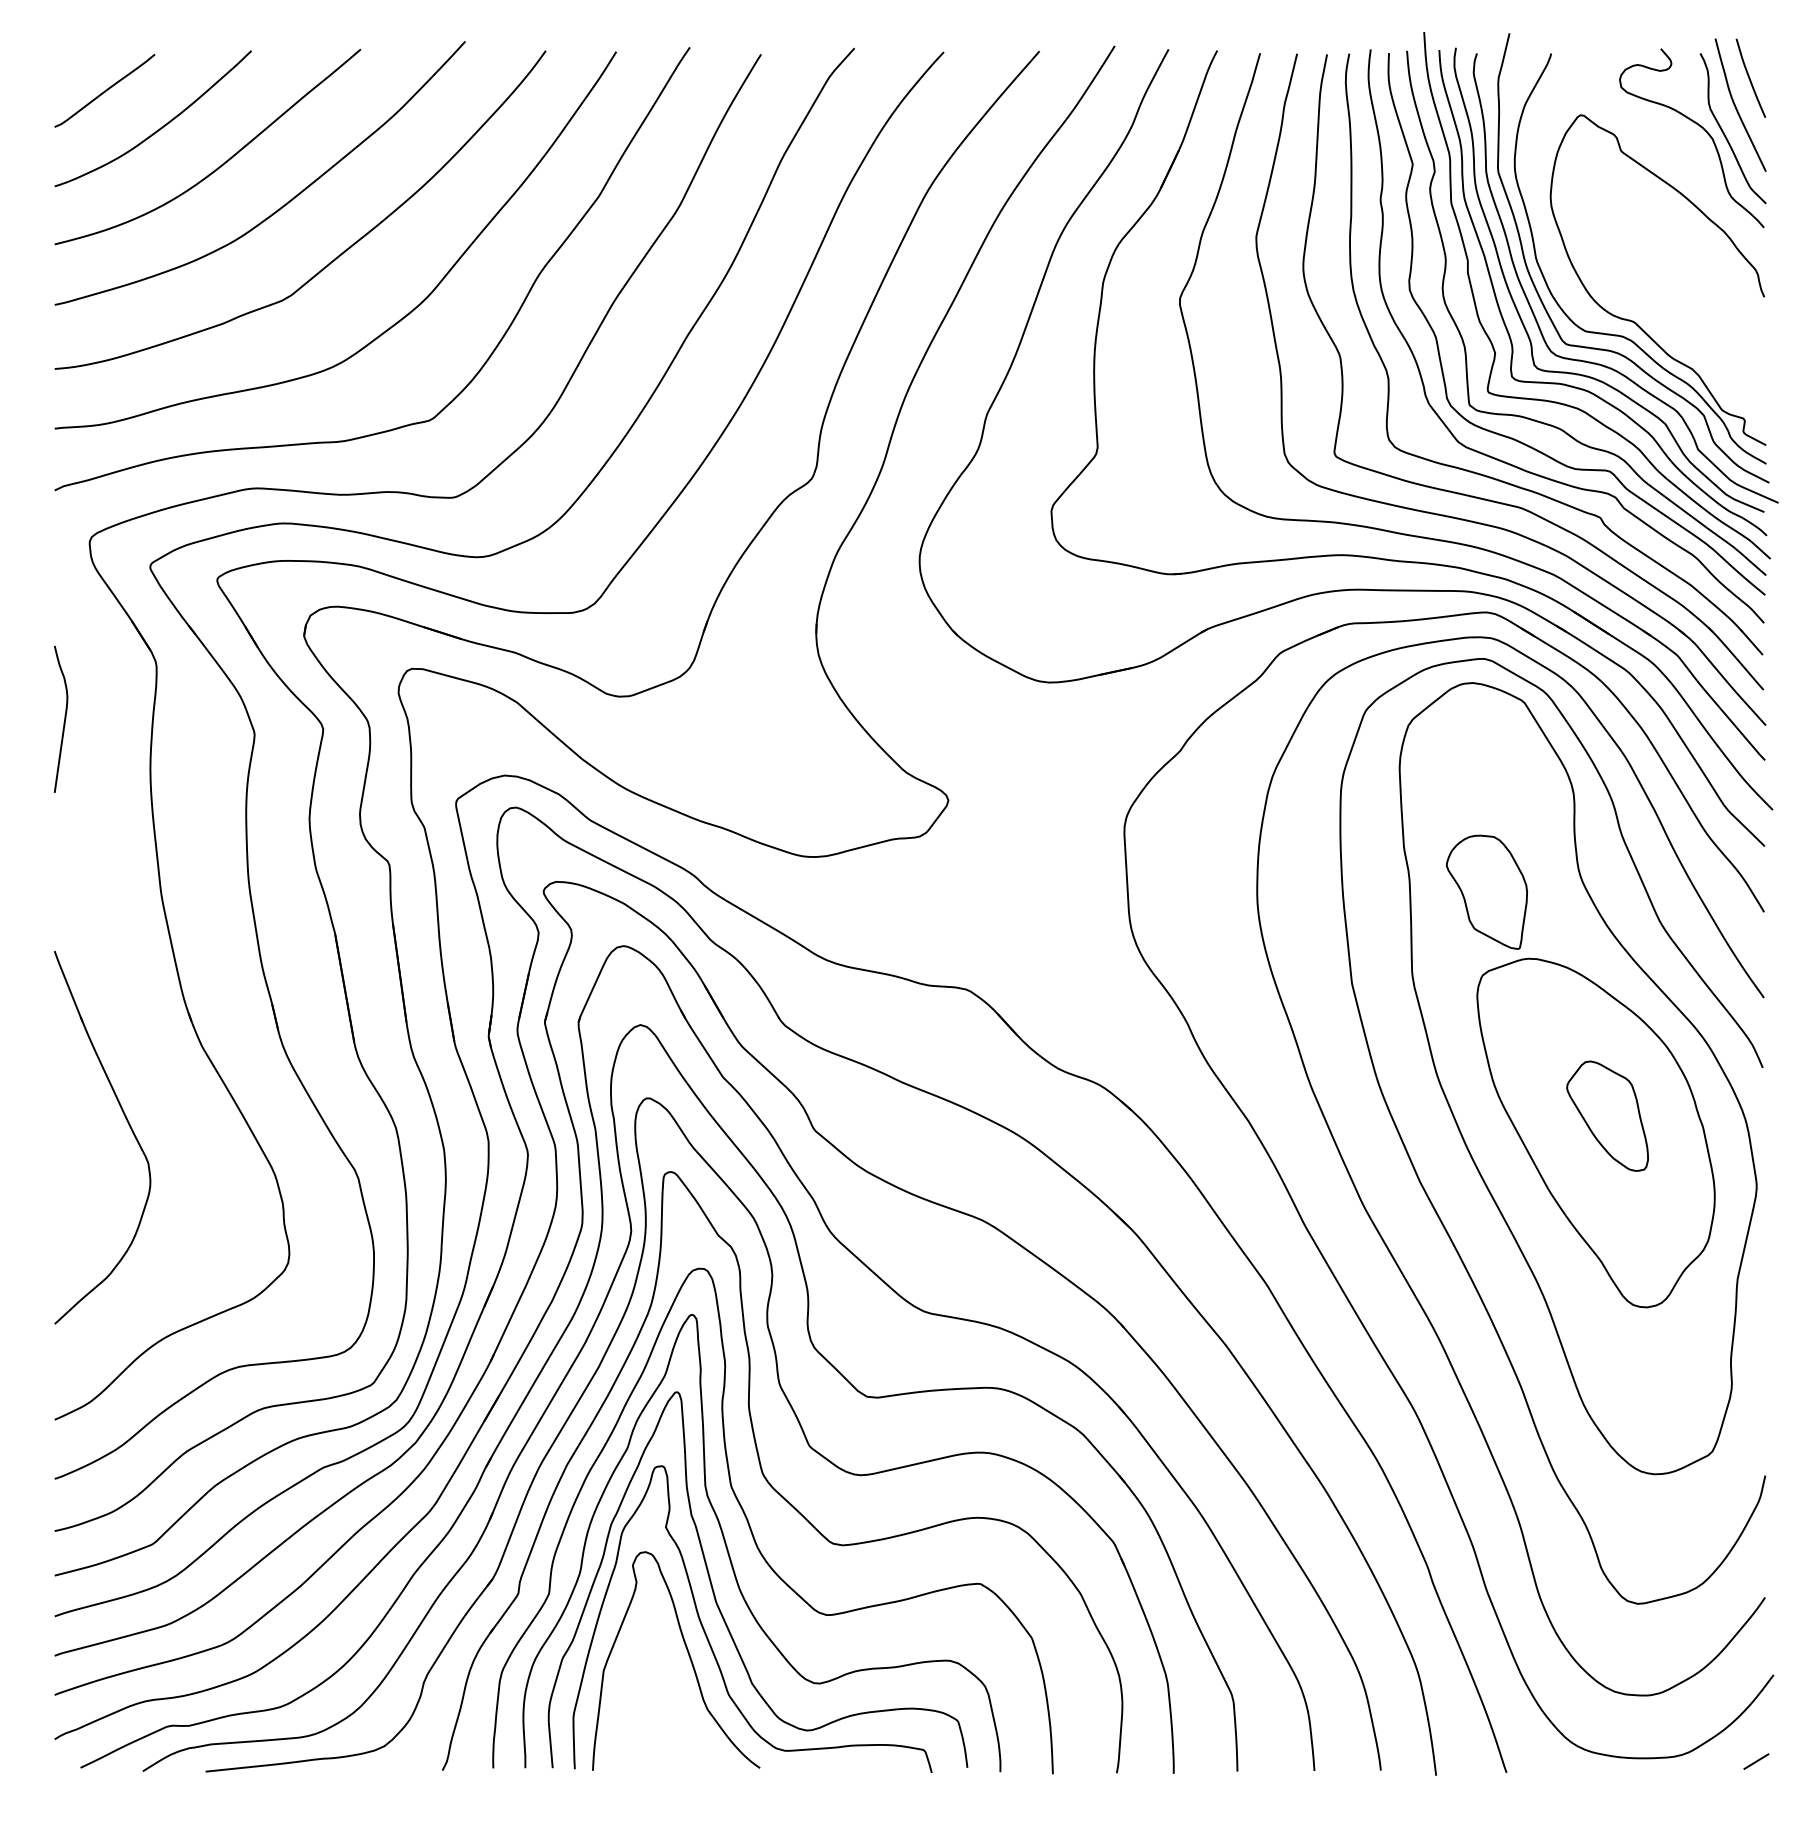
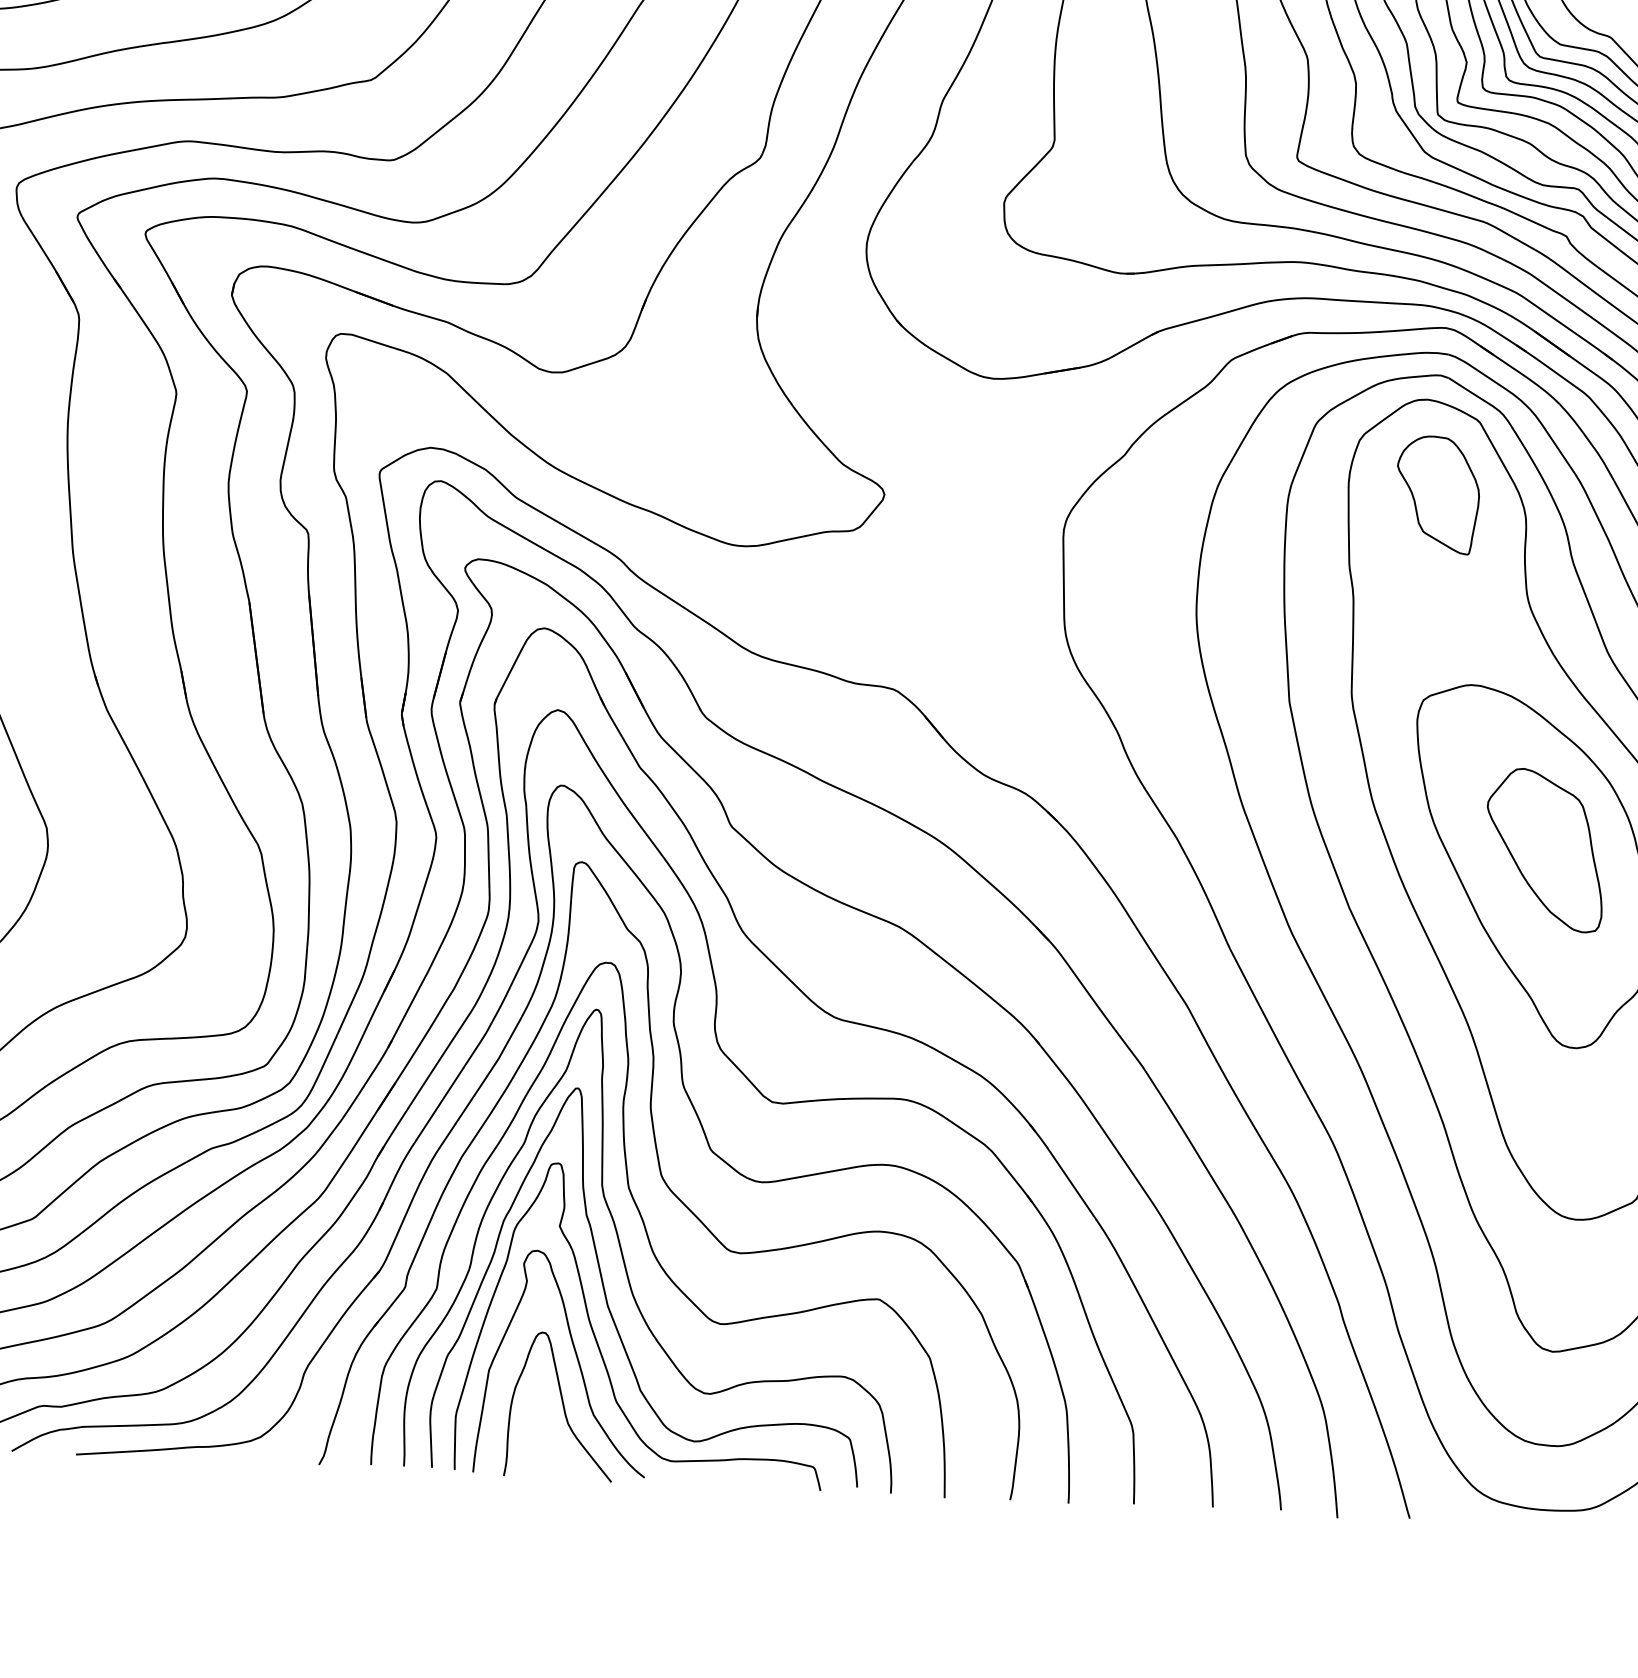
part: (1486, 891) -> (1437, 494), moved
part: (1607, 1116) -> (1544, 850), size x1.43
curve: (676, 1701) -> (562, 1405), added

